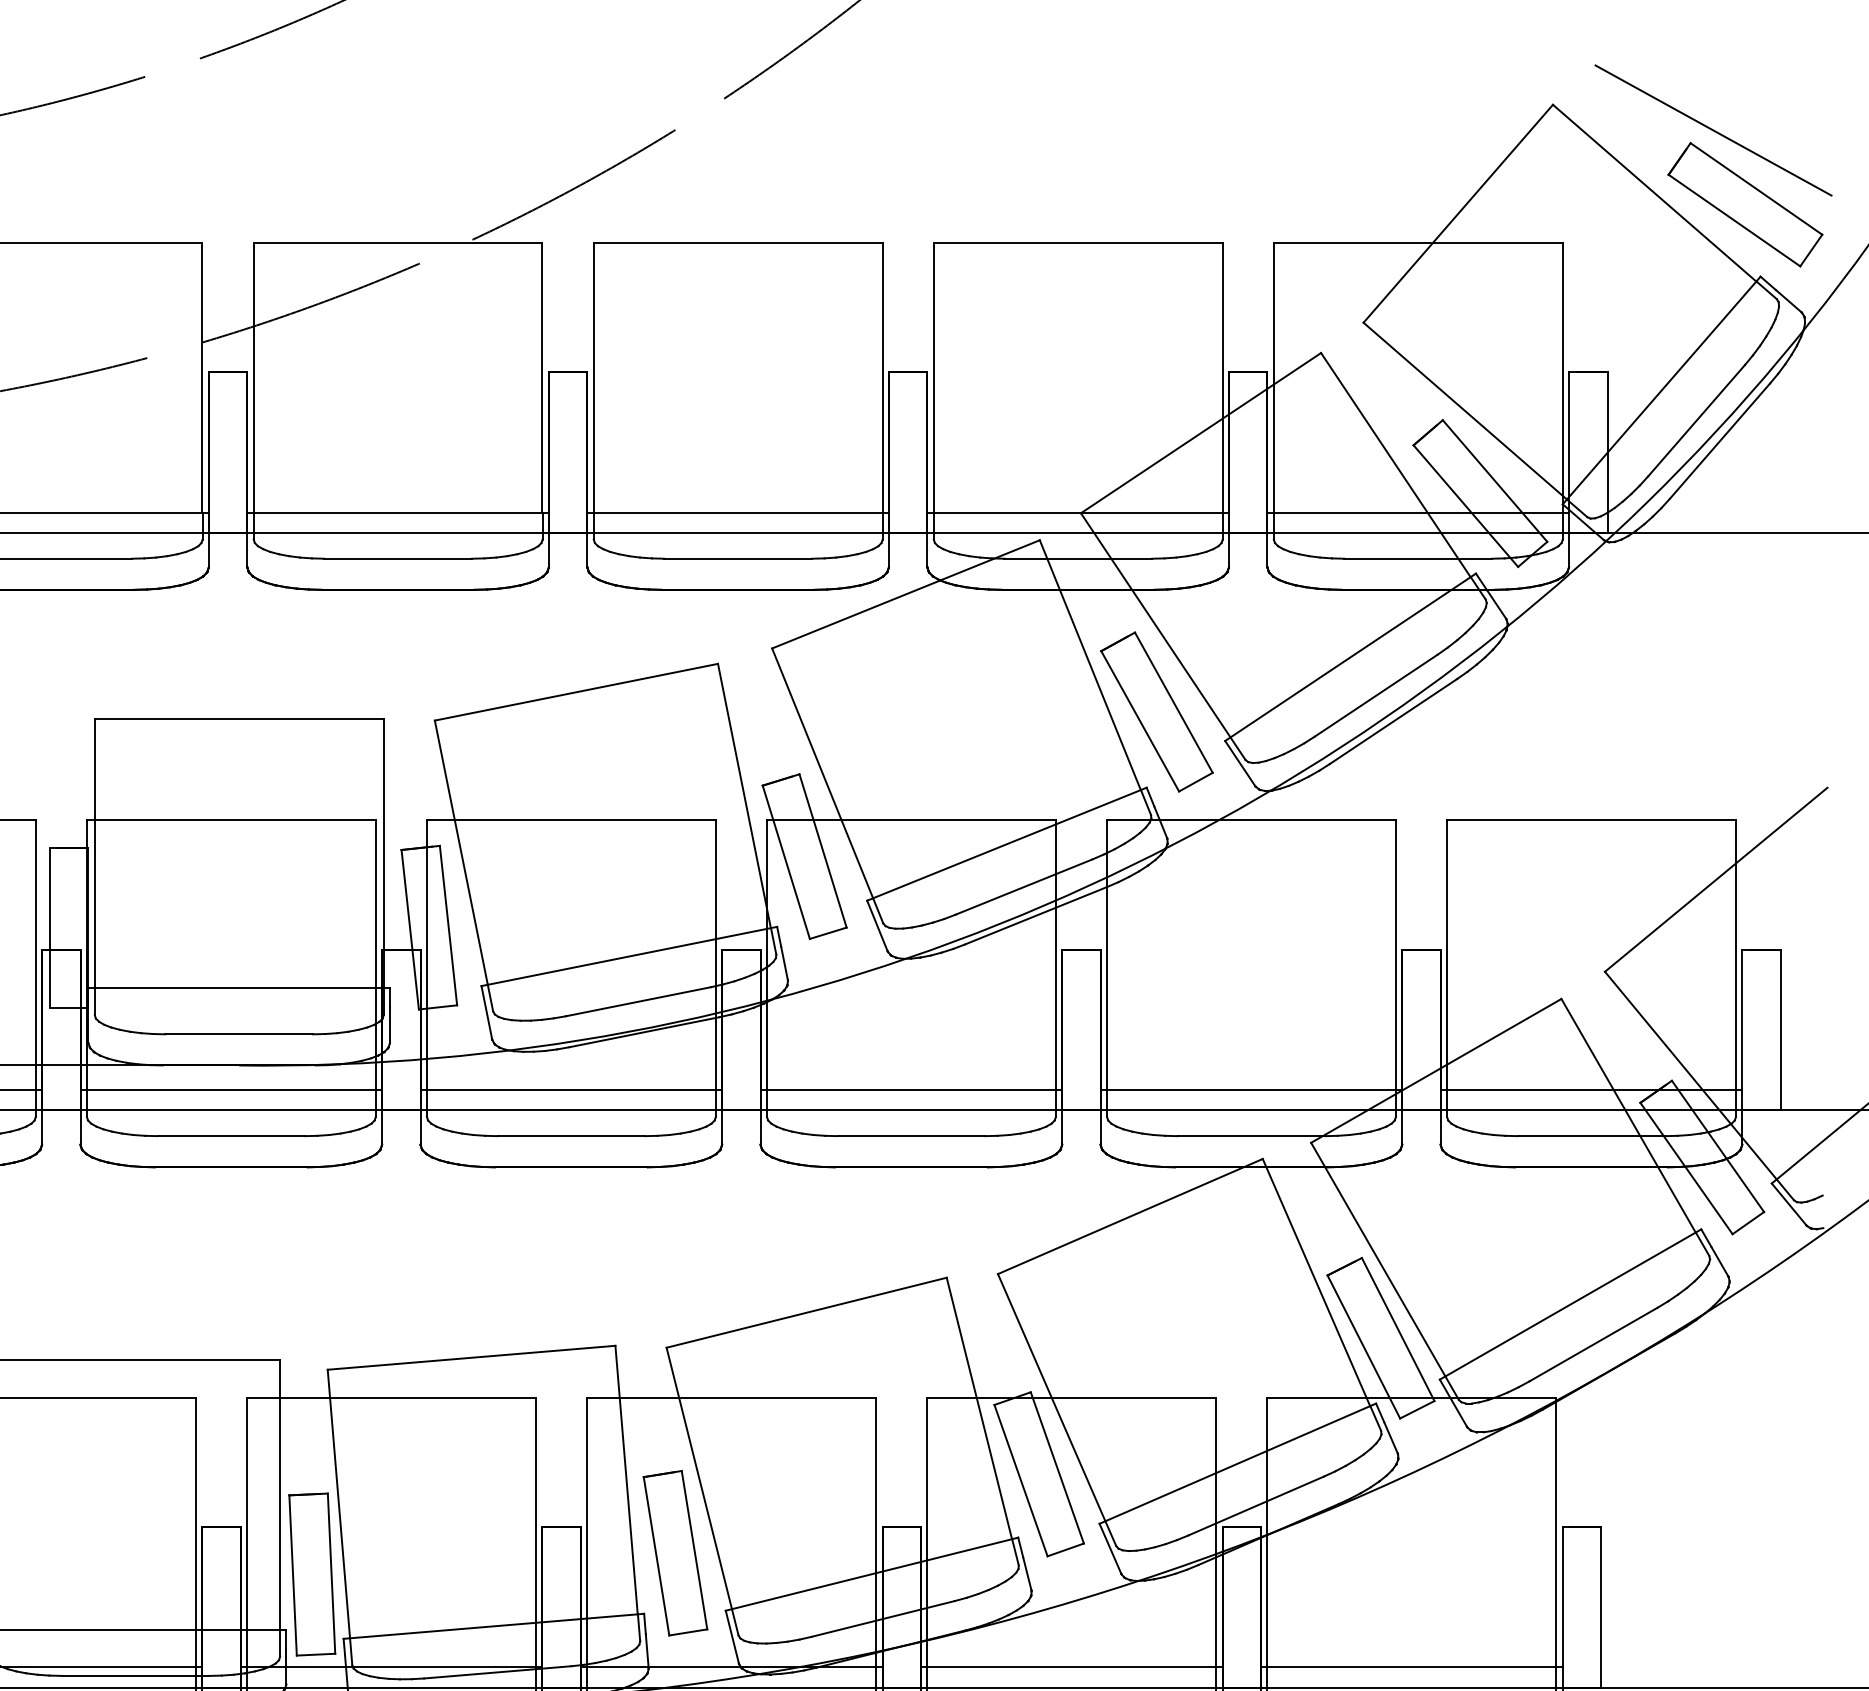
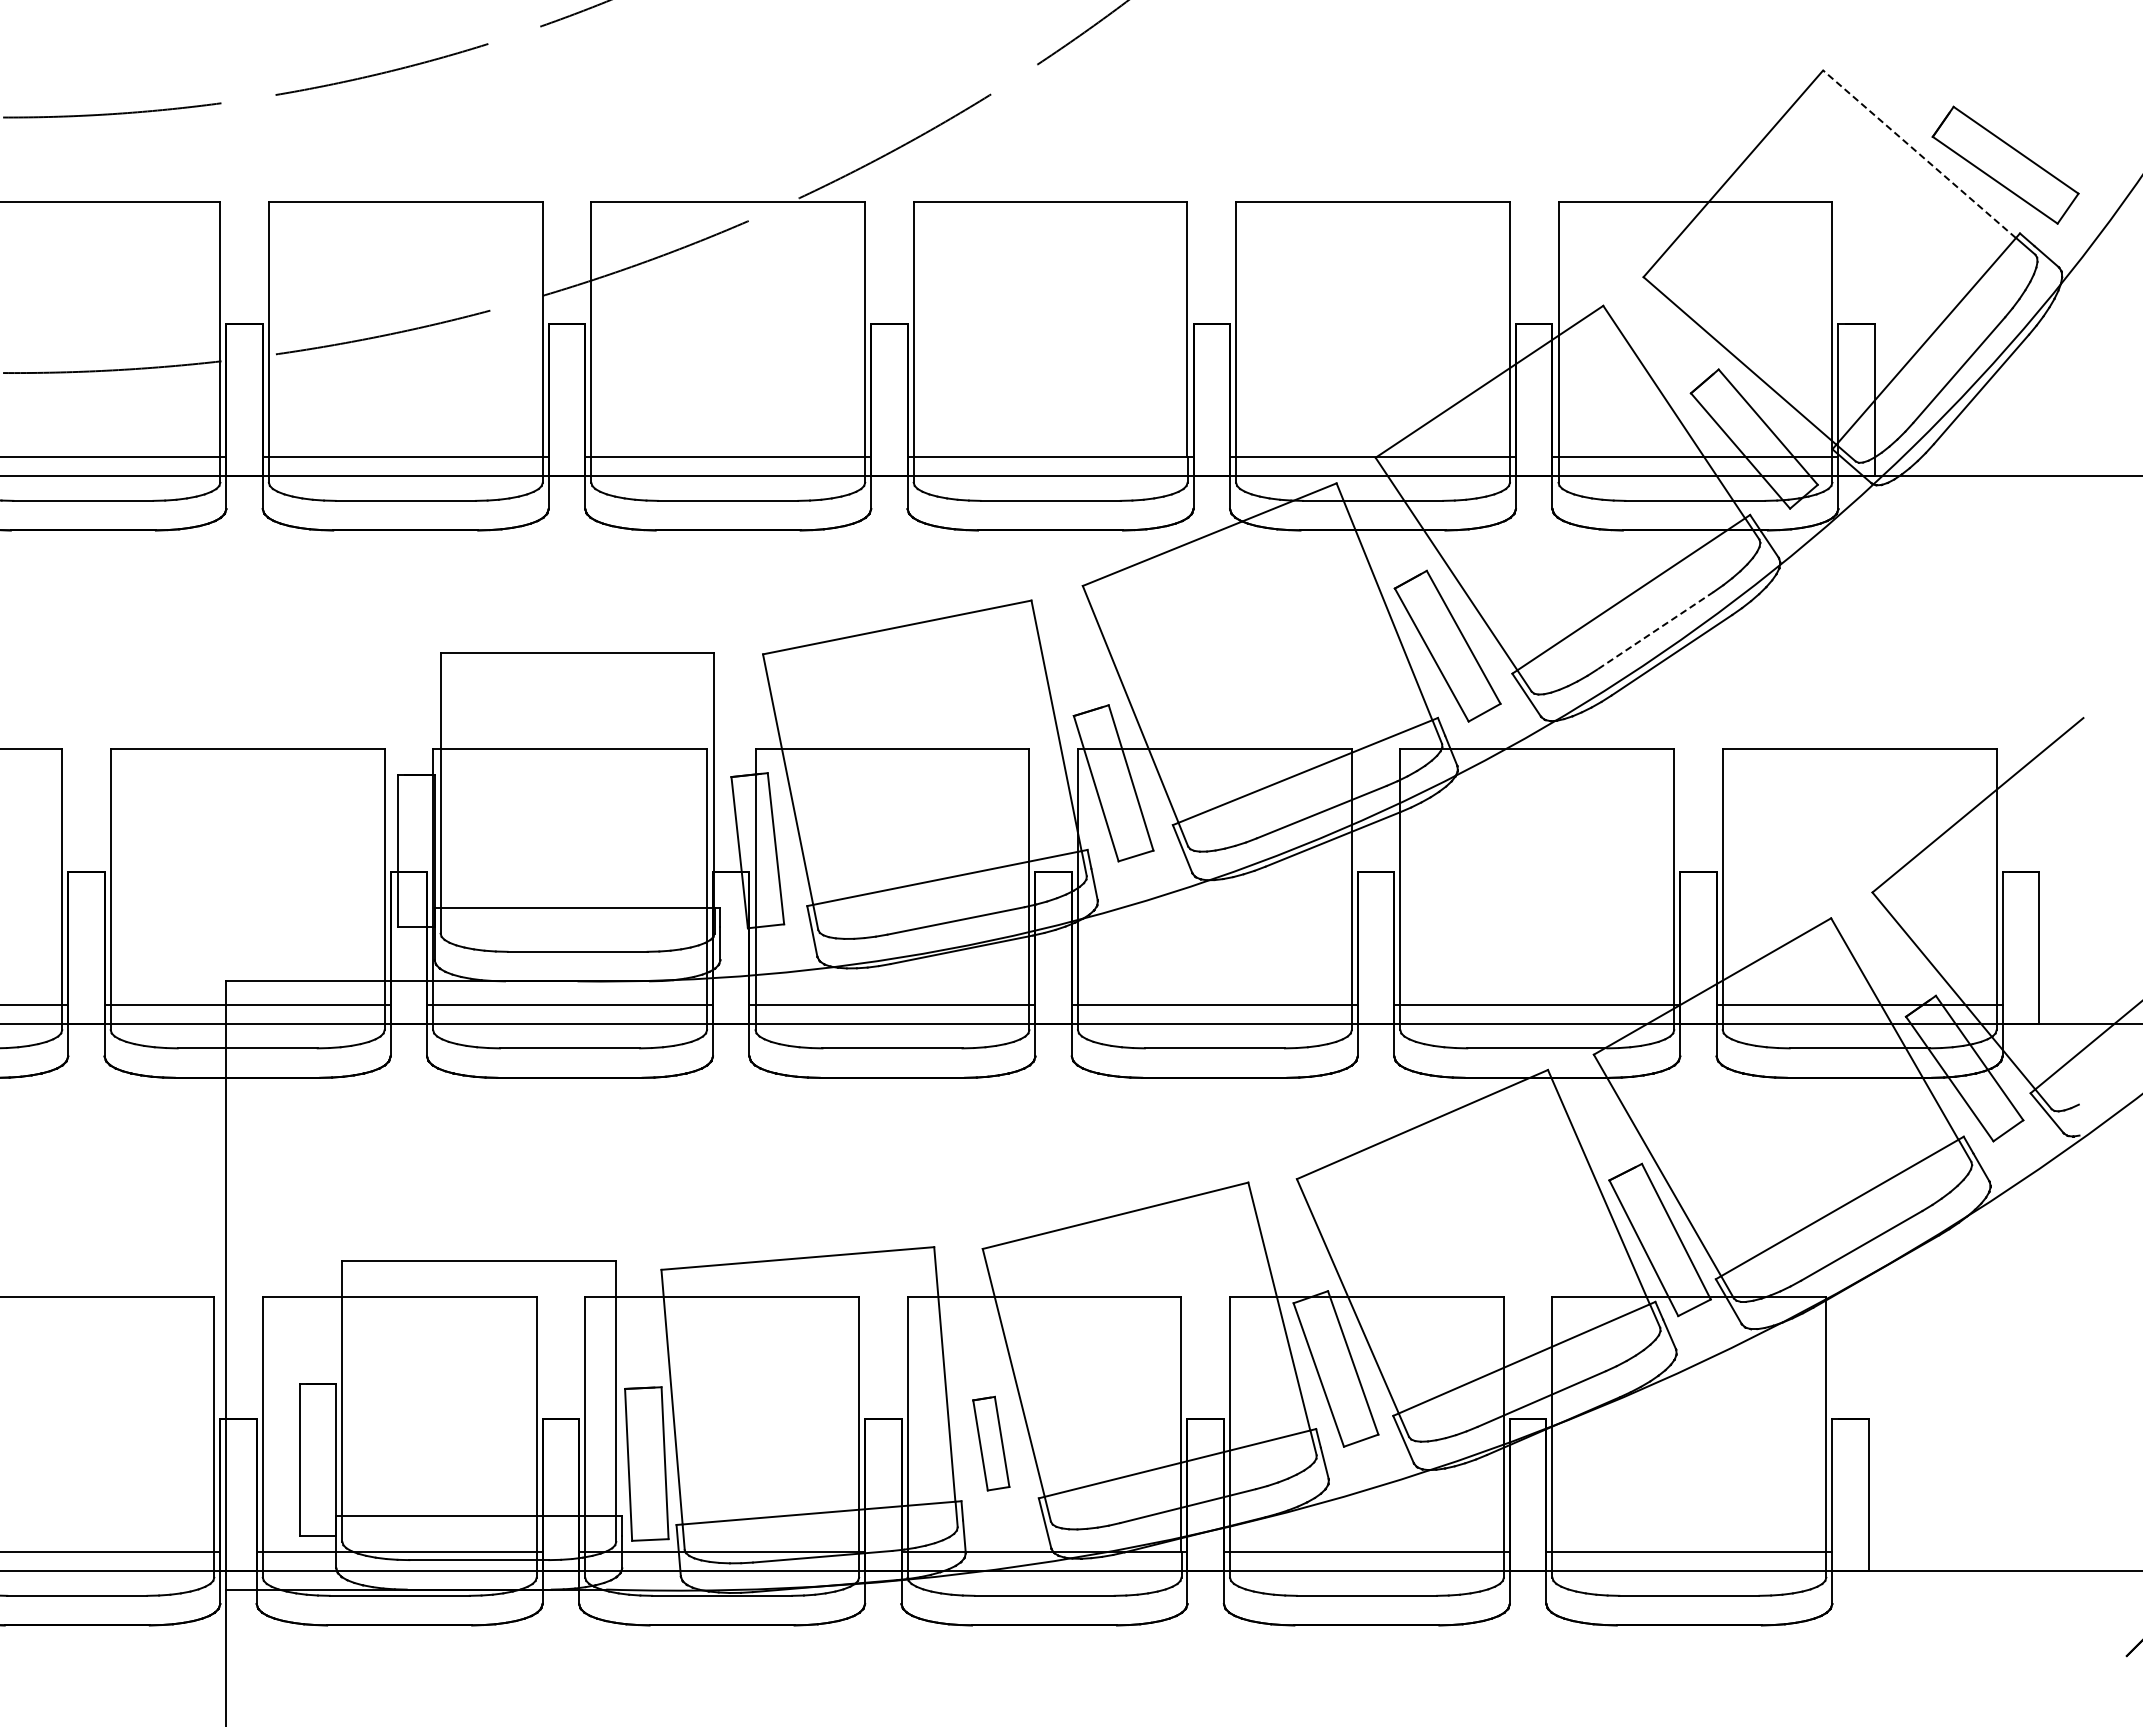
line: (1713, 130) -> (1975, 94), removed
line: (1654, 193) -> (1919, 154), solid -> dashed
line: (1376, 696) -> (1655, 631), solid -> dashed
part: (675, 1552) -> (991, 1443), size x0.6

